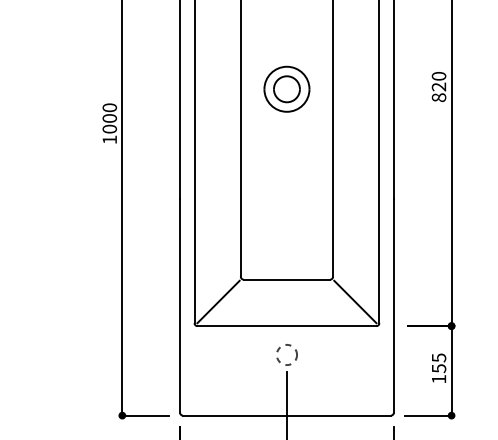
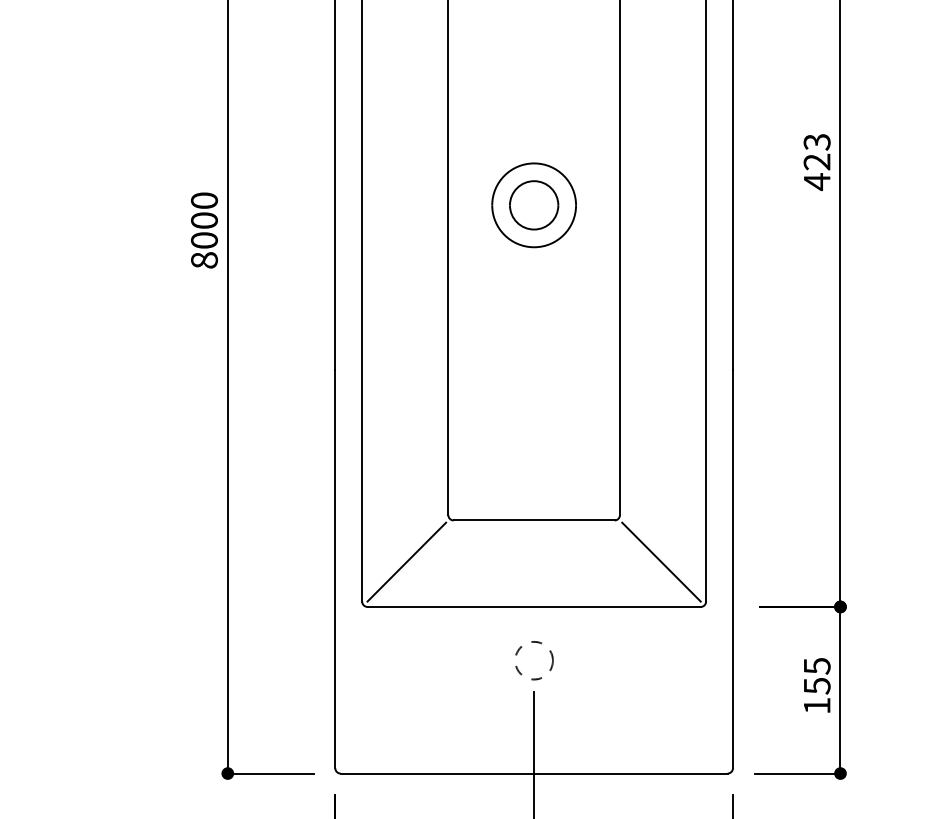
text: (438, 87) -> (816, 162), 820 -> 423
part: (286, 88) -> (533, 203), moved
text: (109, 139) -> (203, 259), 1000 -> 8000

